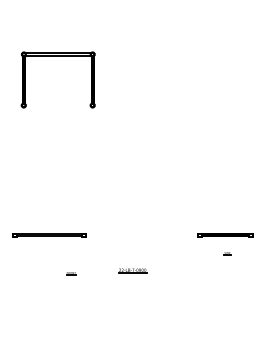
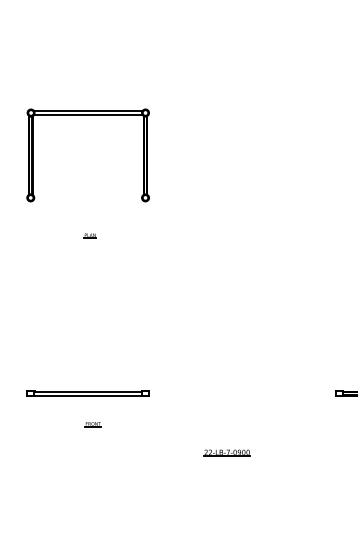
part: (57, 56) -> (86, 116), moved
part: (50, 139) -> (90, 234), added
part: (71, 273) -> (93, 424), moved

